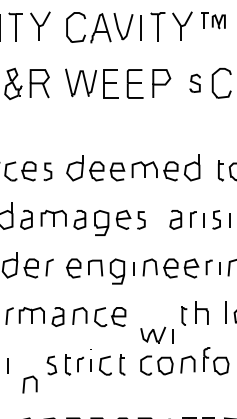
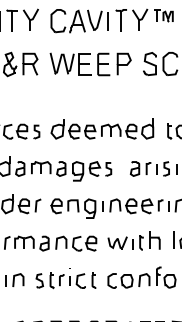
part: (194, 83) -> (149, 64), size x1.67
part: (156, 334) -> (120, 242), moved
line: (25, 383) -> (14, 279), moved

